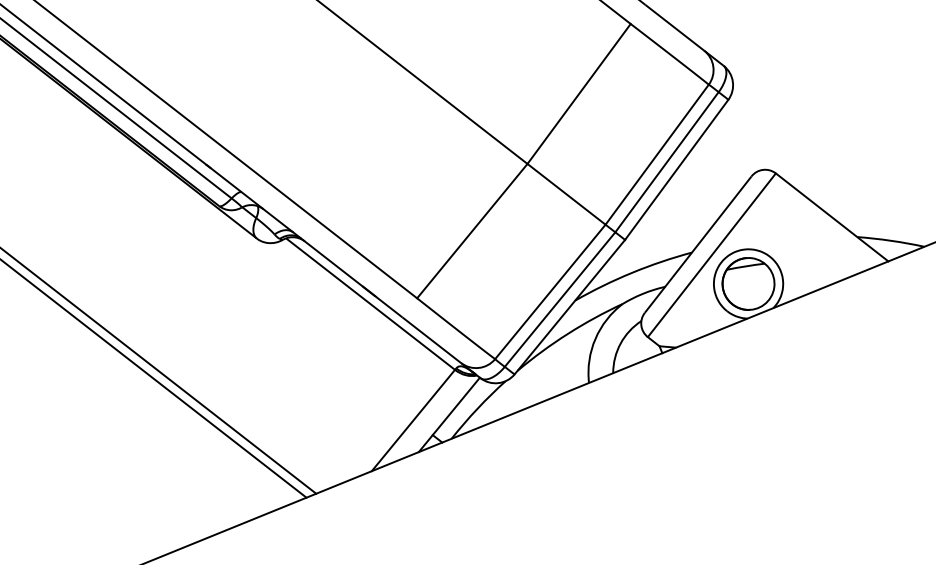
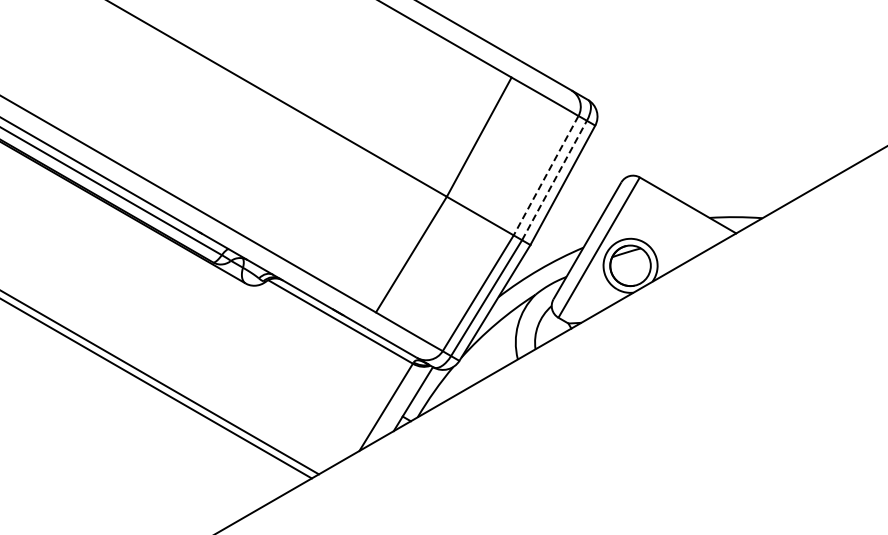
line: (657, 154) -> (546, 175), solid -> dashed
line: (667, 162) -> (554, 180), solid -> dashed

